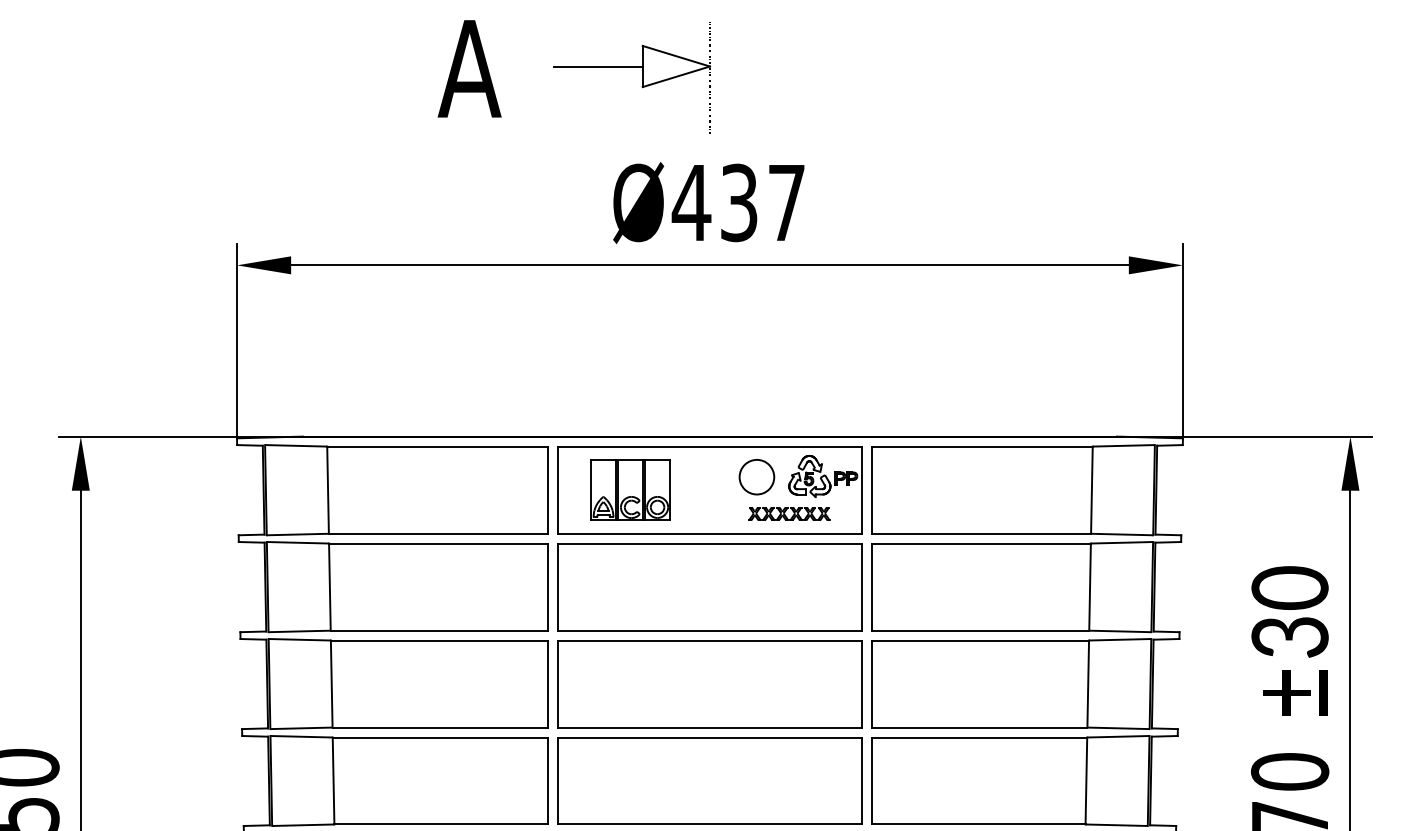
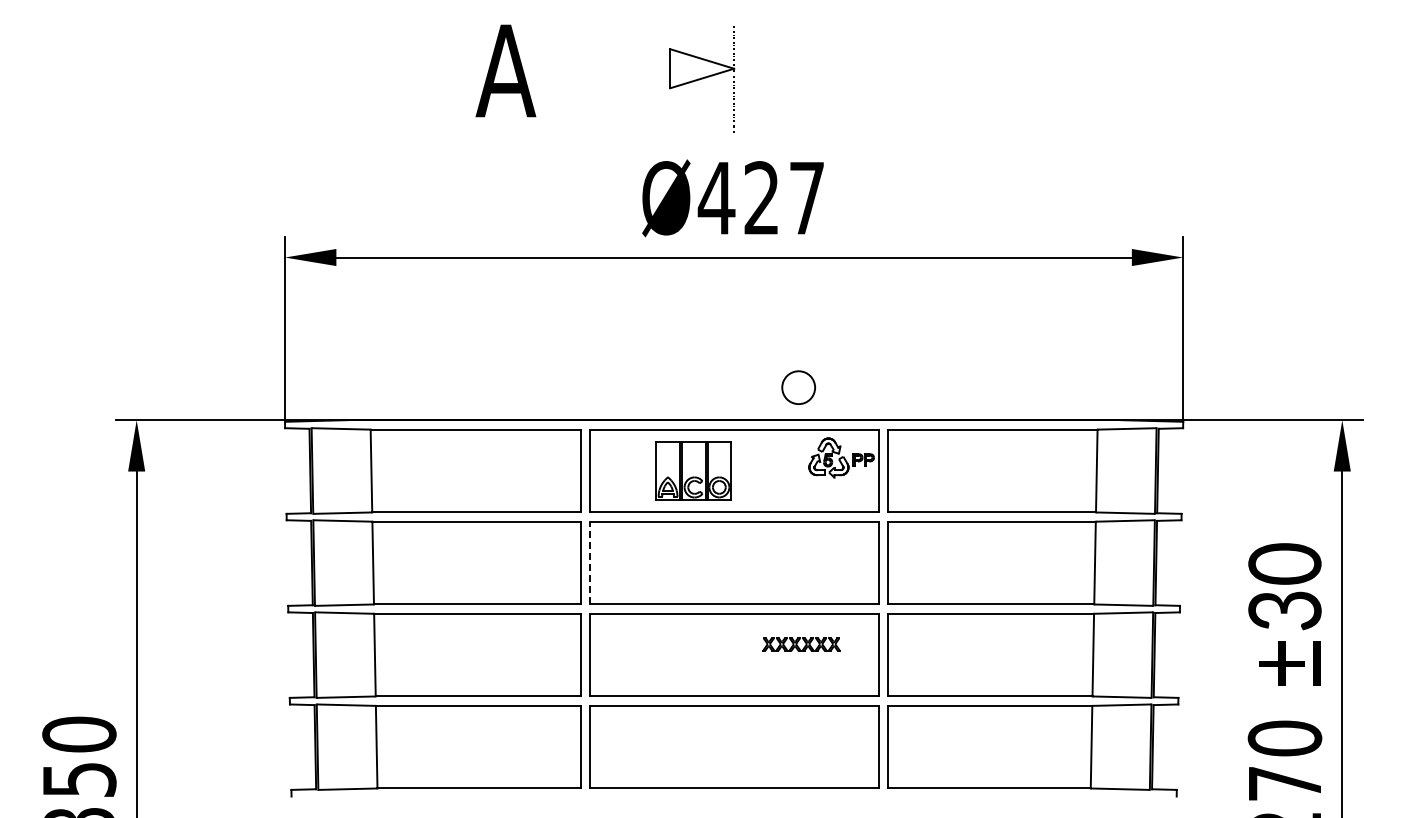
line: (597, 66) -> (627, 68), removed
text: (738, 203) -> (761, 198), Ø437 -> Ø427
part: (756, 476) -> (798, 387), moved
part: (630, 489) -> (693, 470), moved
part: (789, 513) -> (801, 644), moved
line: (557, 586) -> (589, 562), solid -> dashed

